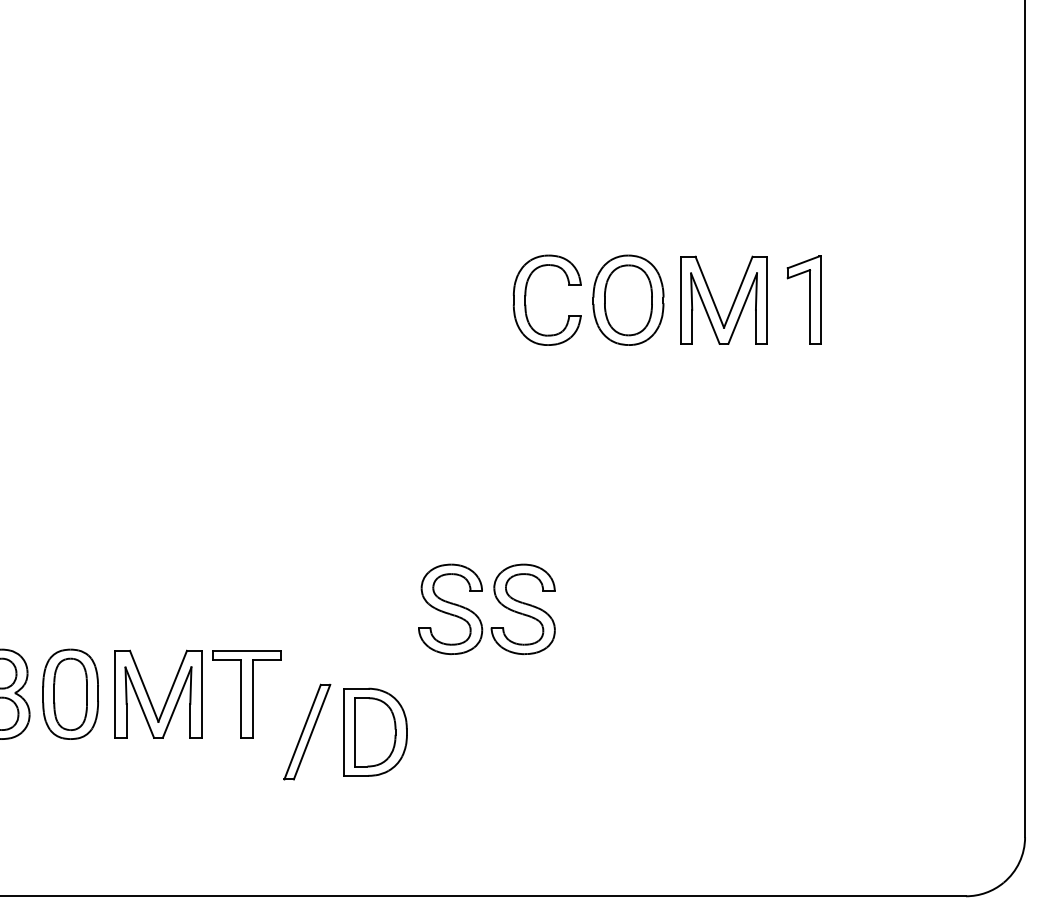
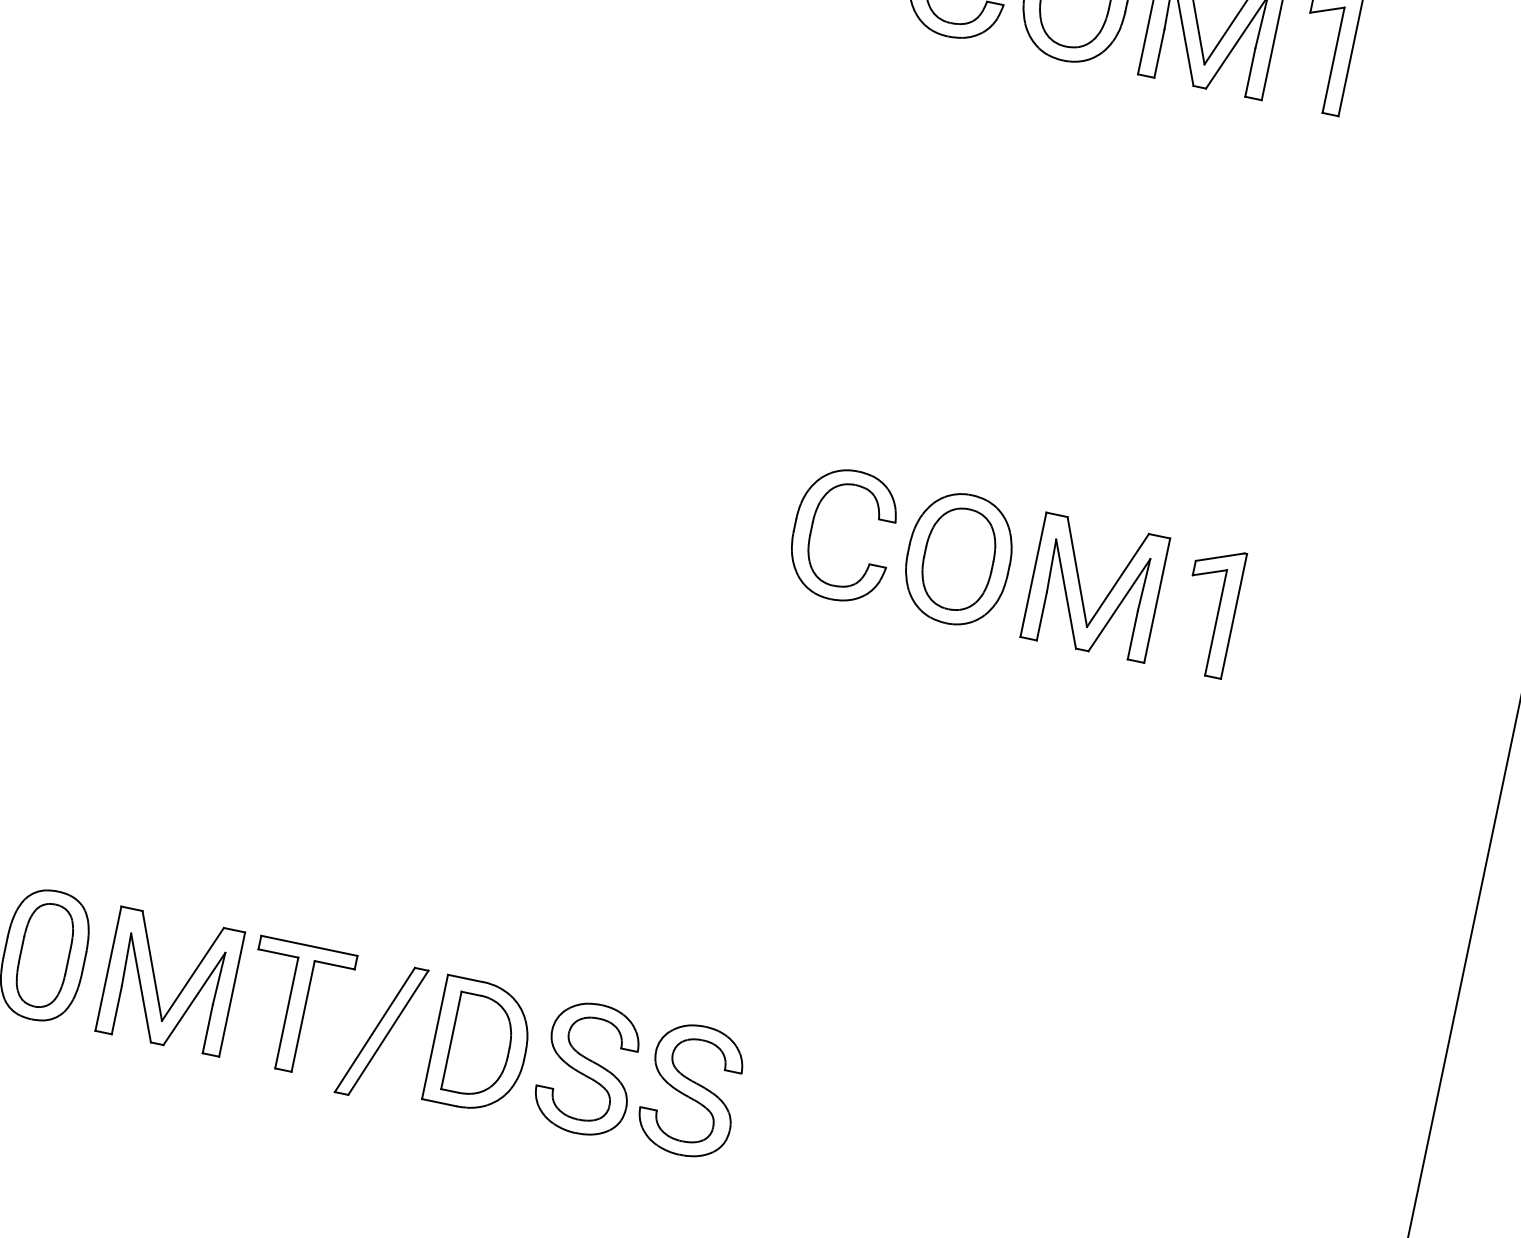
part: (478, 616) -> (625, 1087), moved
part: (307, 731) -> (382, 1030), moved
part: (375, 731) -> (480, 1045), moved

